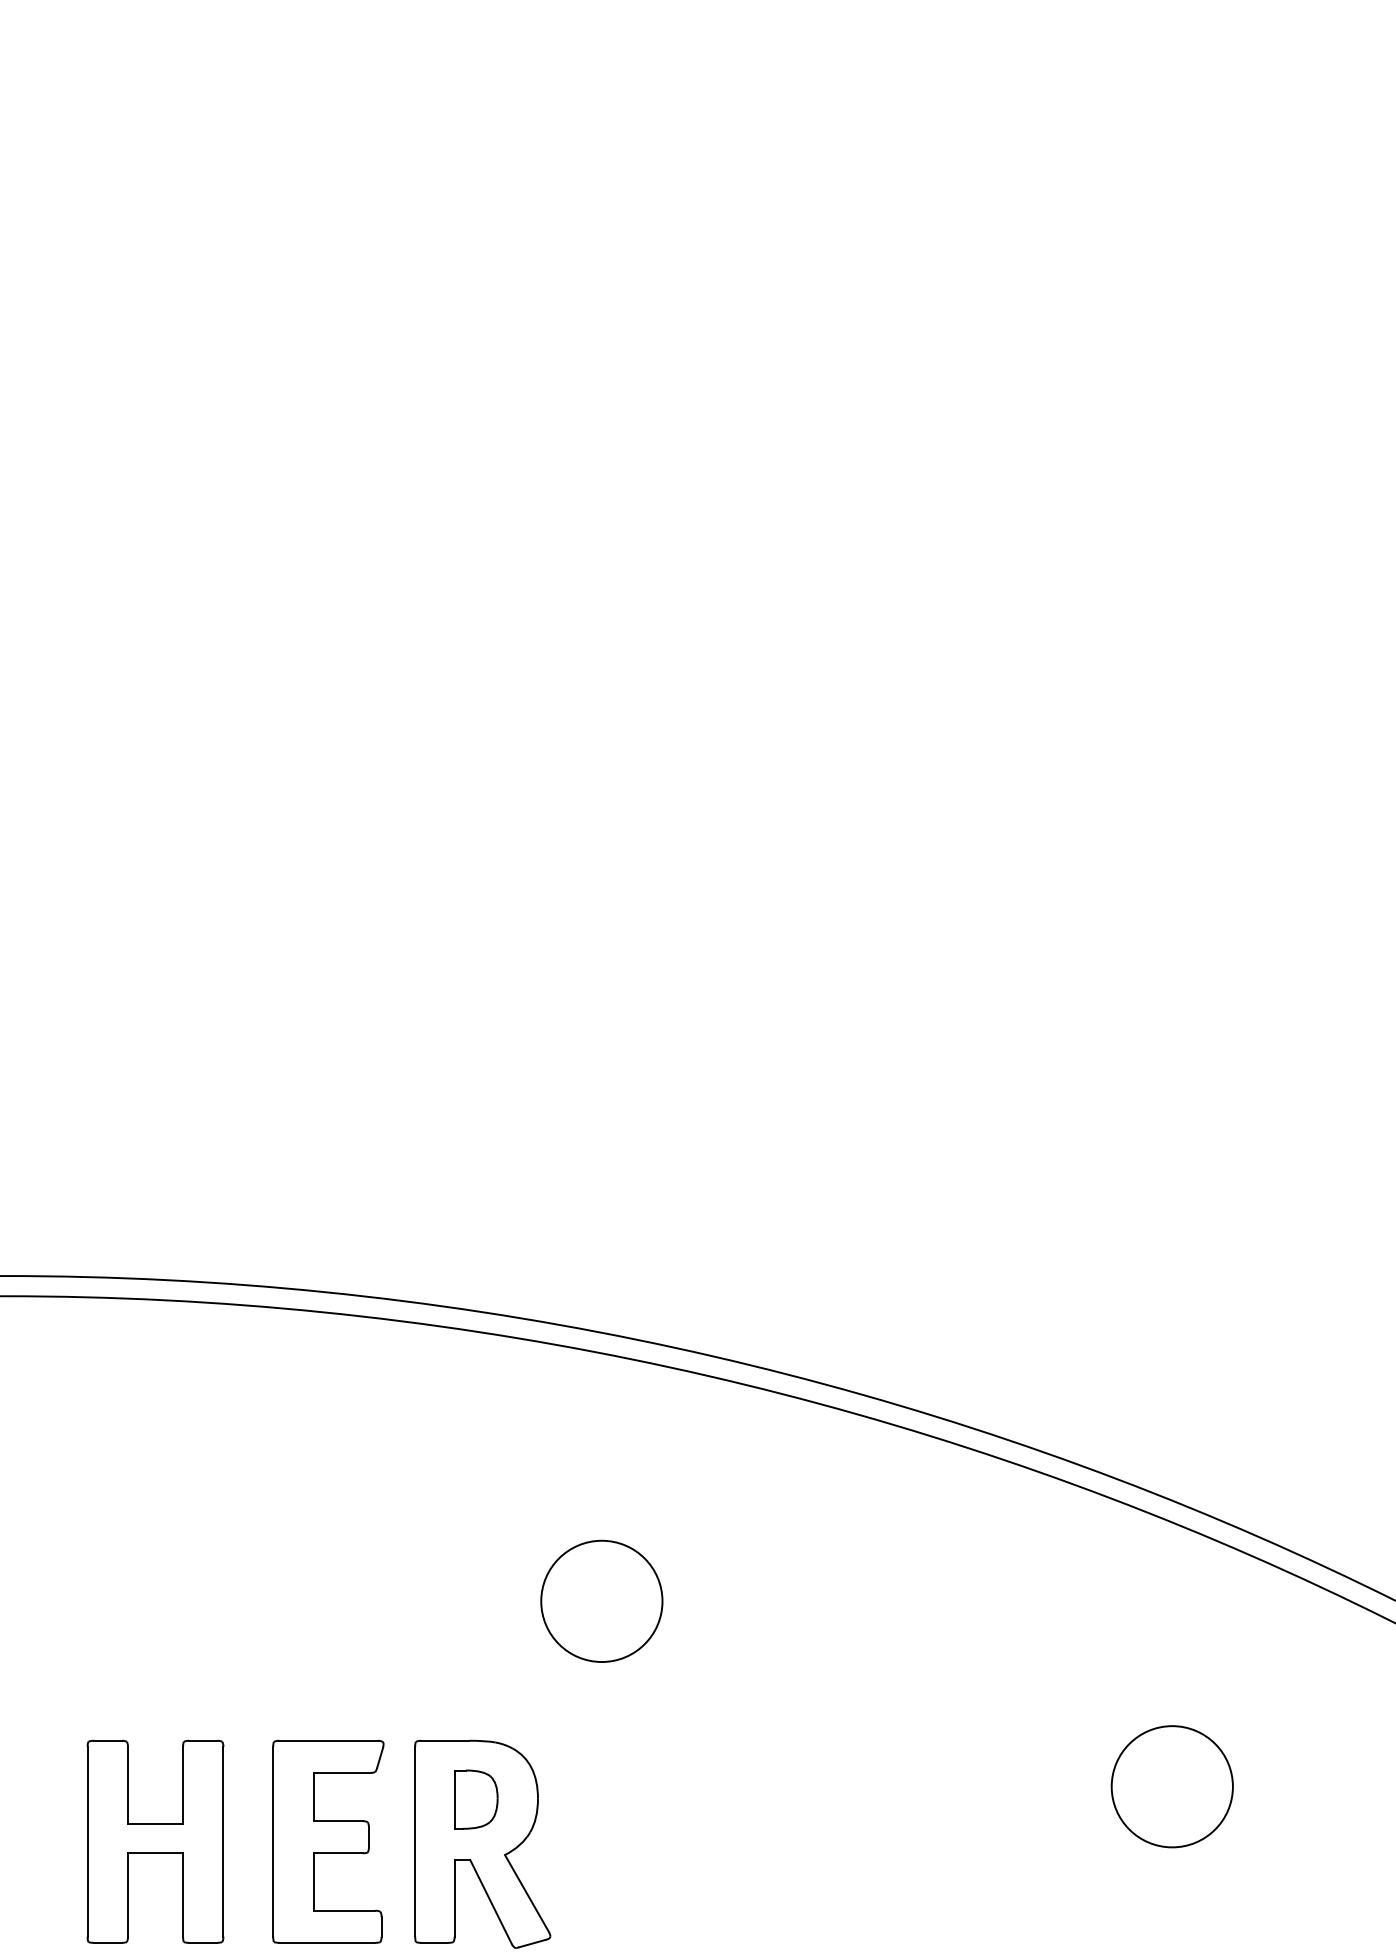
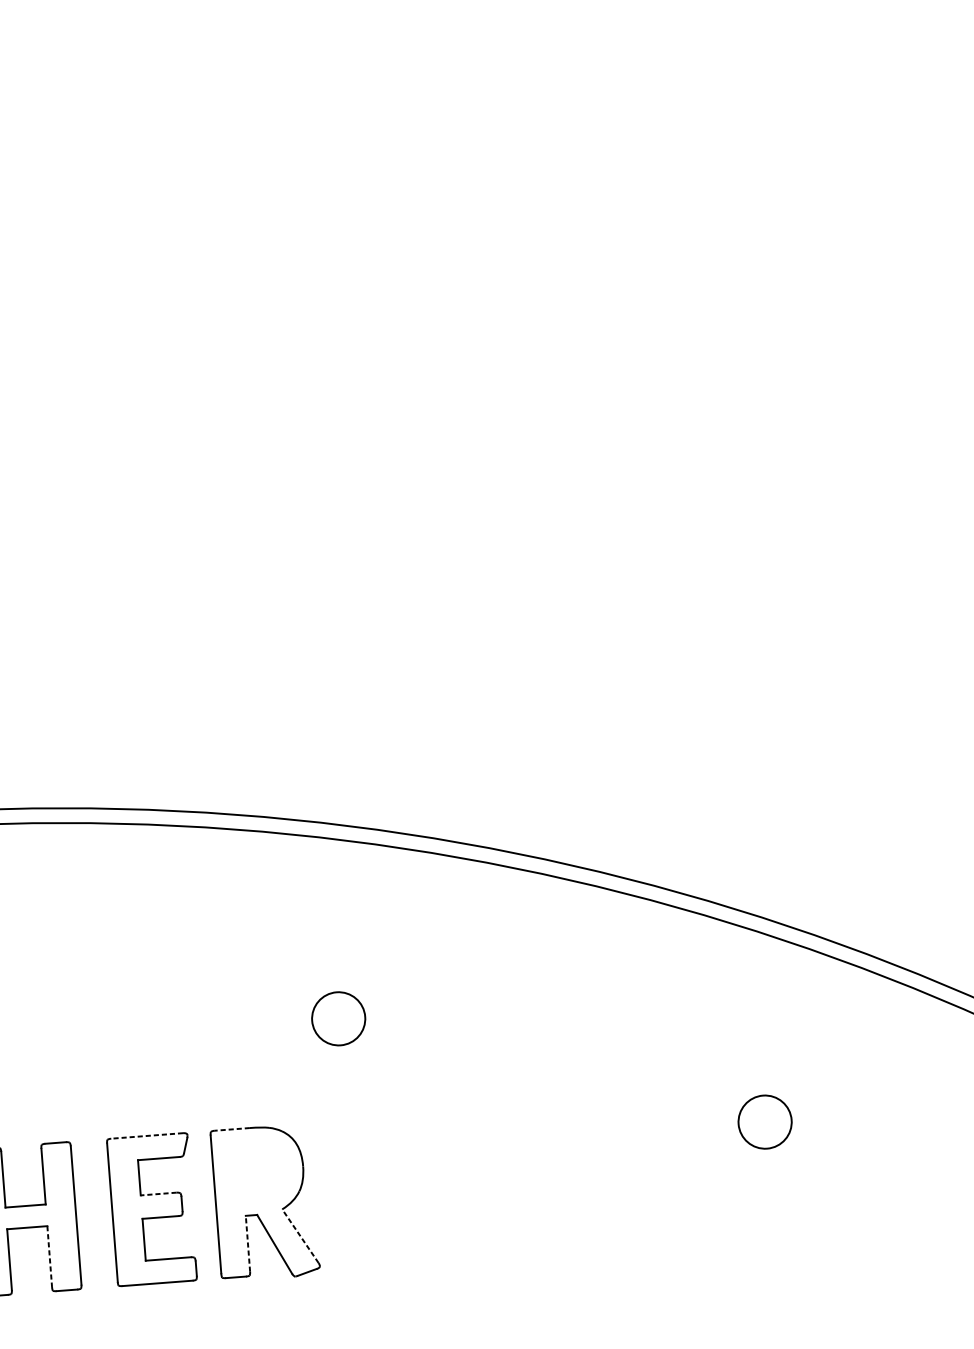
circle: (601, 1600) -> (338, 1018), size x0.6
line: (328, 1740) -> (147, 1135), solid -> dashed
line: (444, 1740) -> (231, 1129), solid -> dashed
circle: (1171, 1786) -> (764, 1121), size x0.6
part: (476, 1799) -> (258, 1170), removed
line: (338, 1821) -> (158, 1194), solid -> dashed
line: (526, 1893) -> (300, 1236), solid -> dashed
line: (183, 1894) -> (49, 1256), solid -> dashed
line: (454, 1897) -> (247, 1243), solid -> dashed

